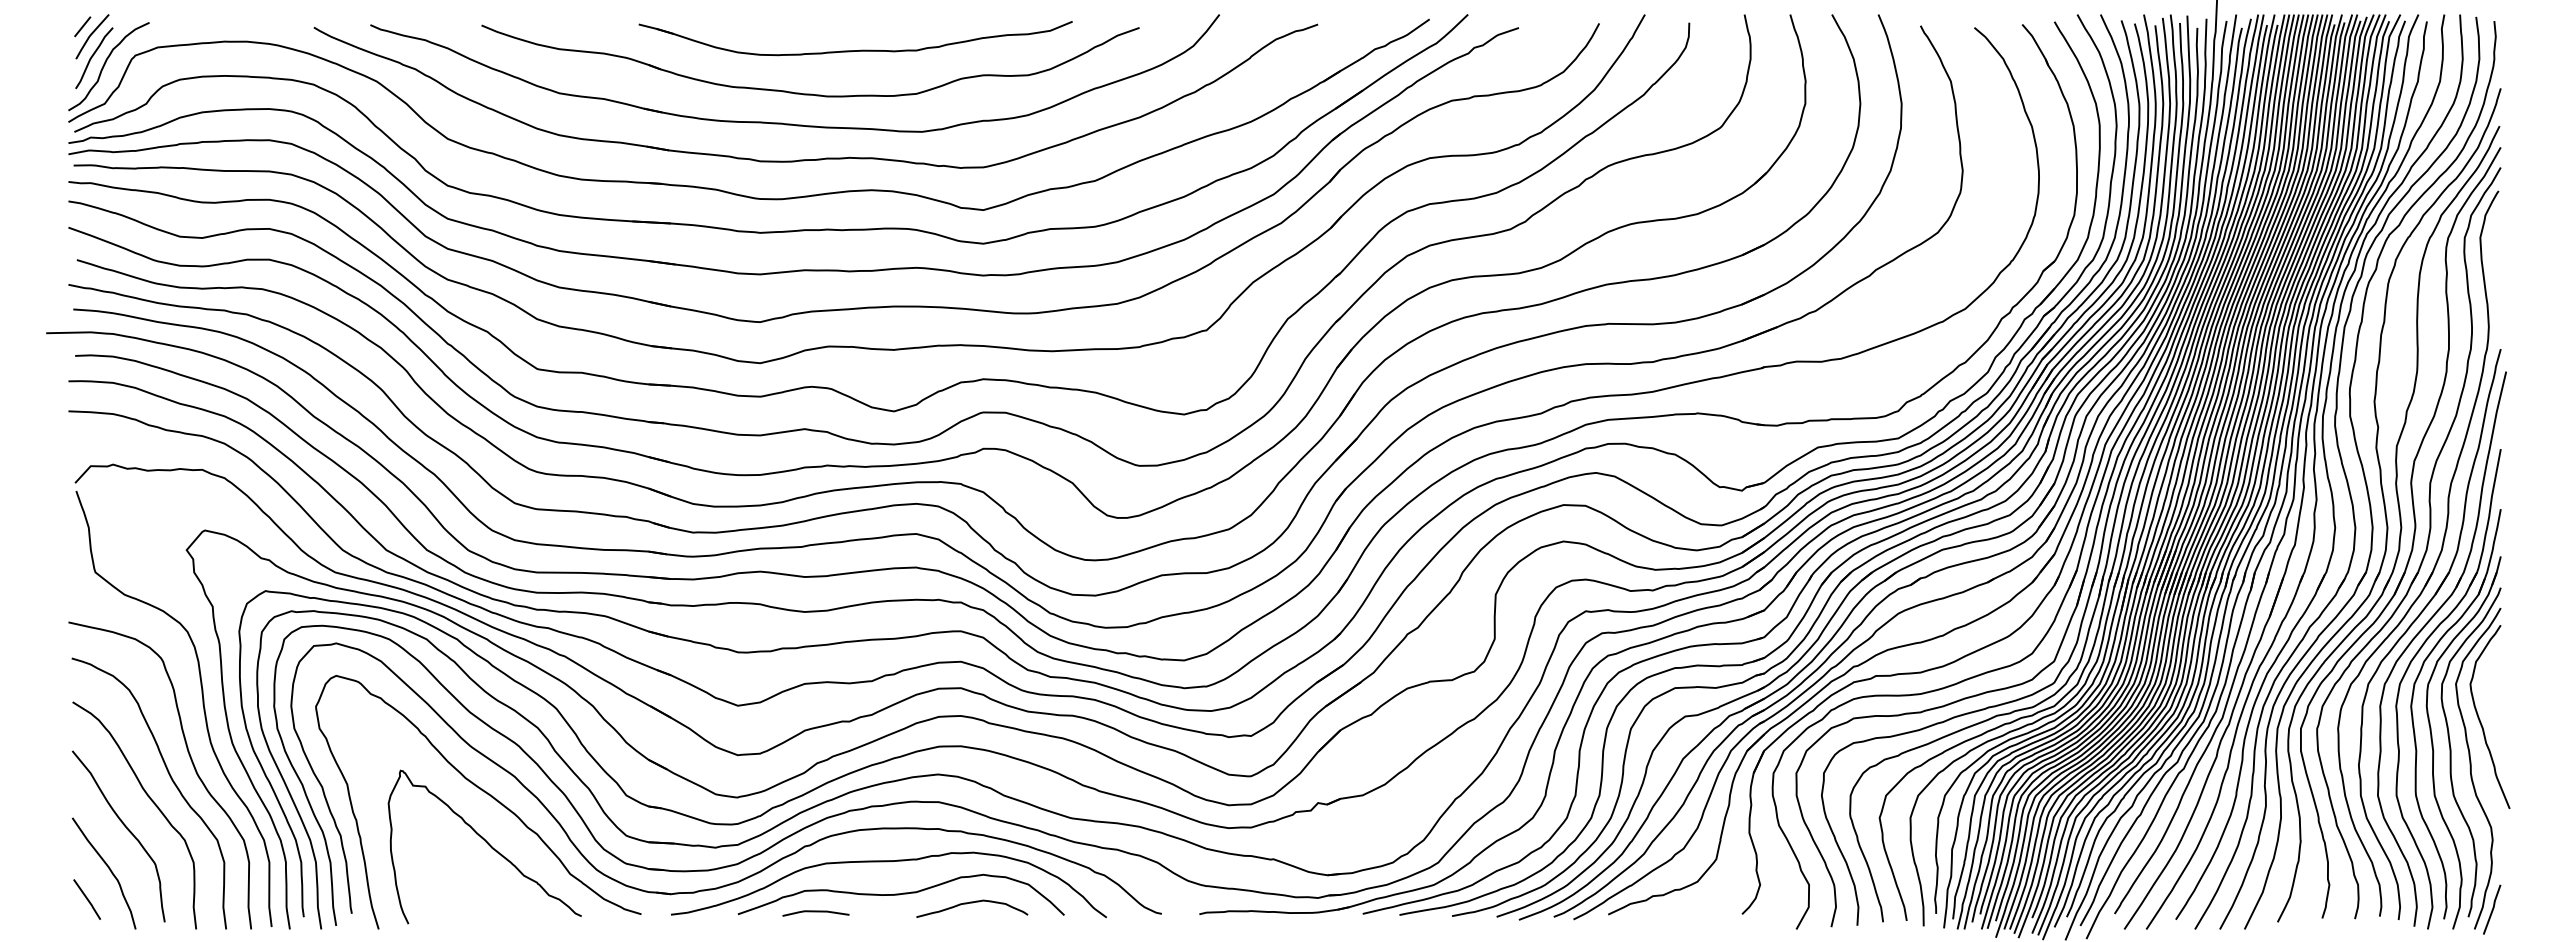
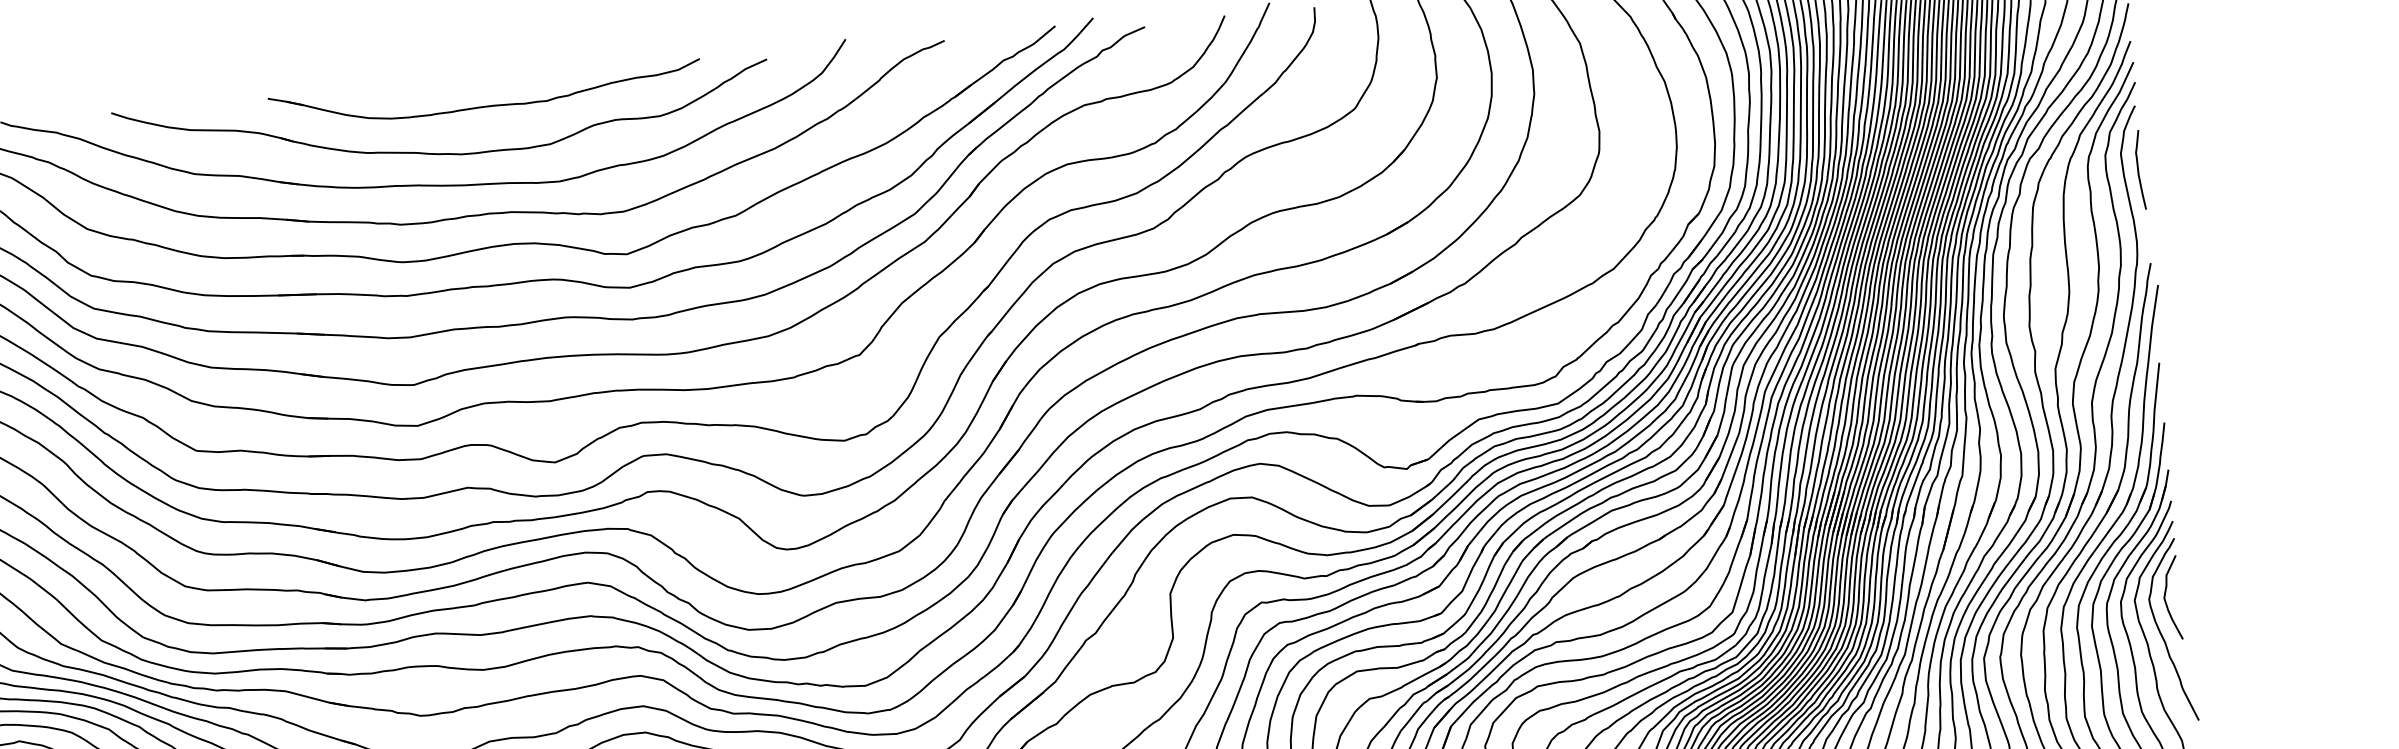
curve: (2497, 255) -> (2139, 170), added
curve: (2487, 686) -> (2166, 600), added

